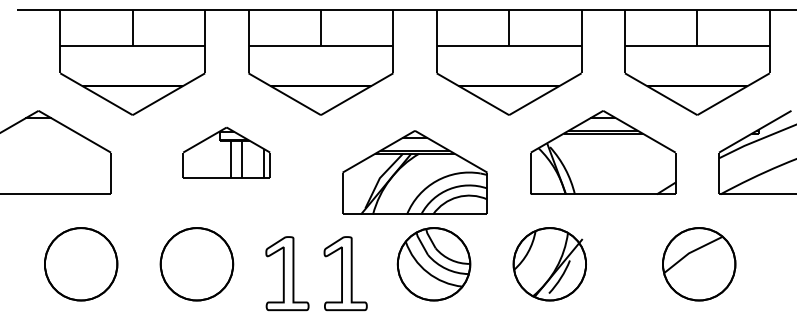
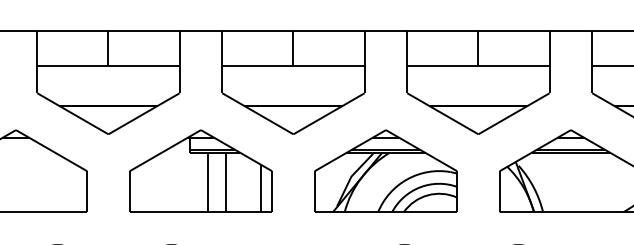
part: (226, 152) -> (200, 171), size x1.67
part: (414, 172) -> (385, 171), moved

